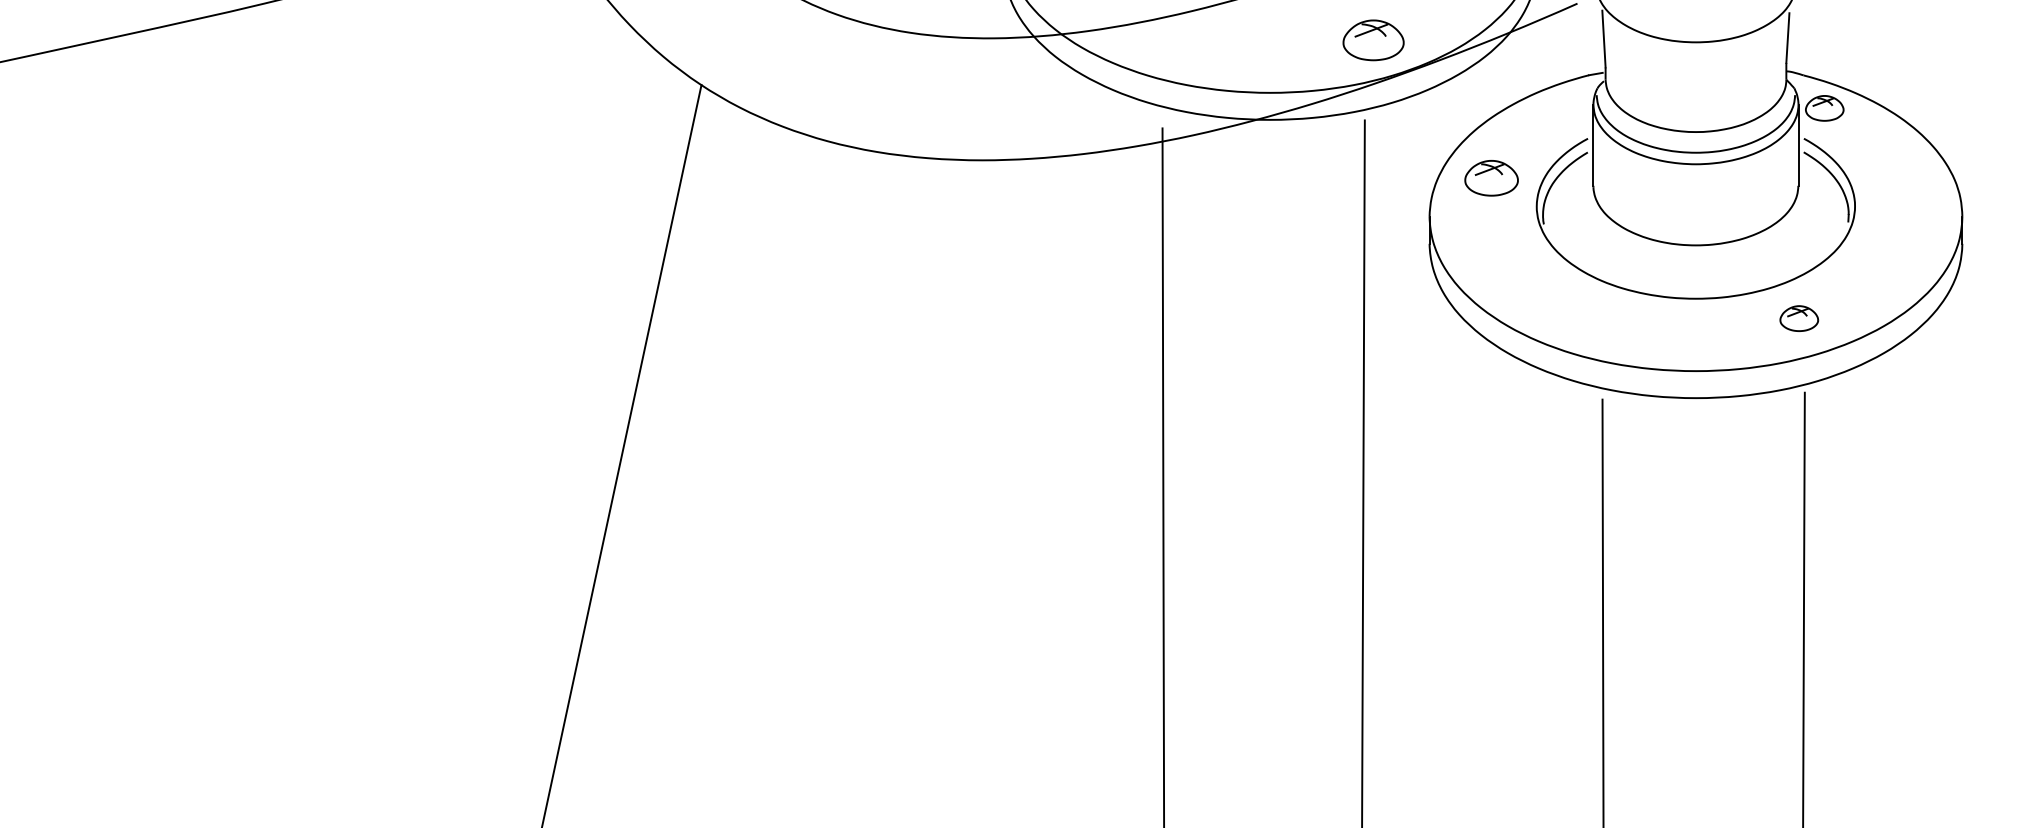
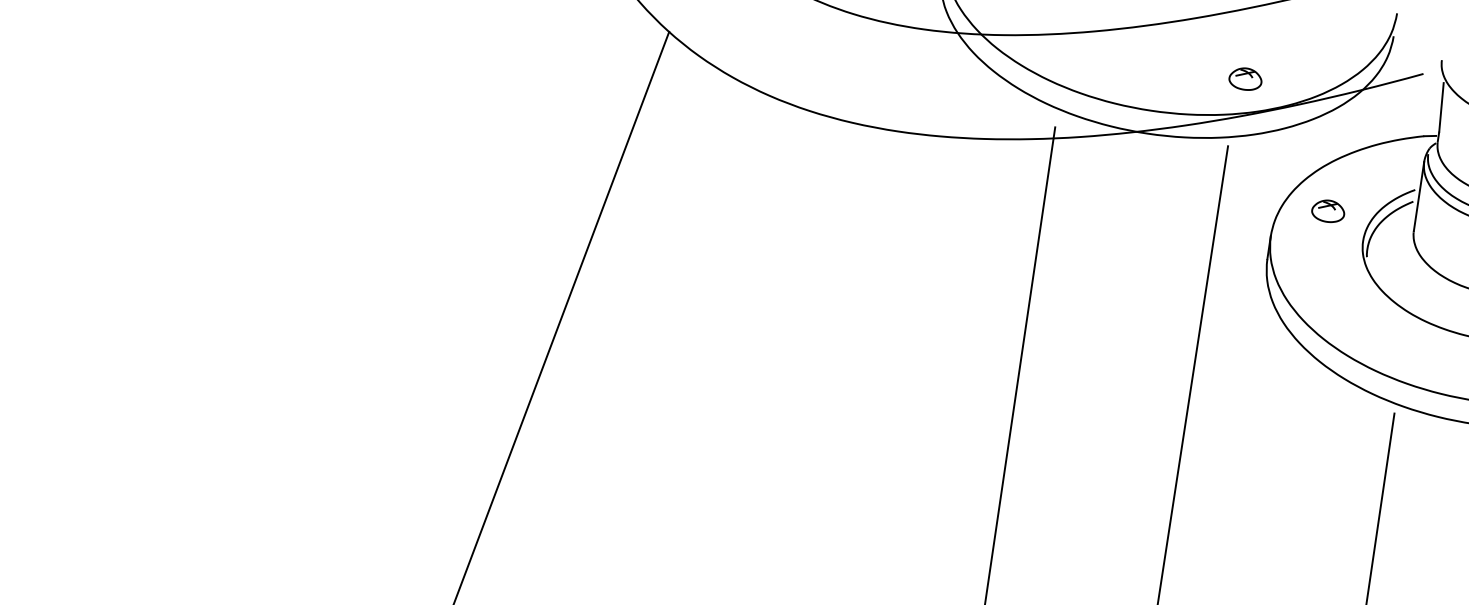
part: (1373, 39) -> (1245, 78), size x0.62
part: (1491, 177) -> (1328, 210), size x0.71

